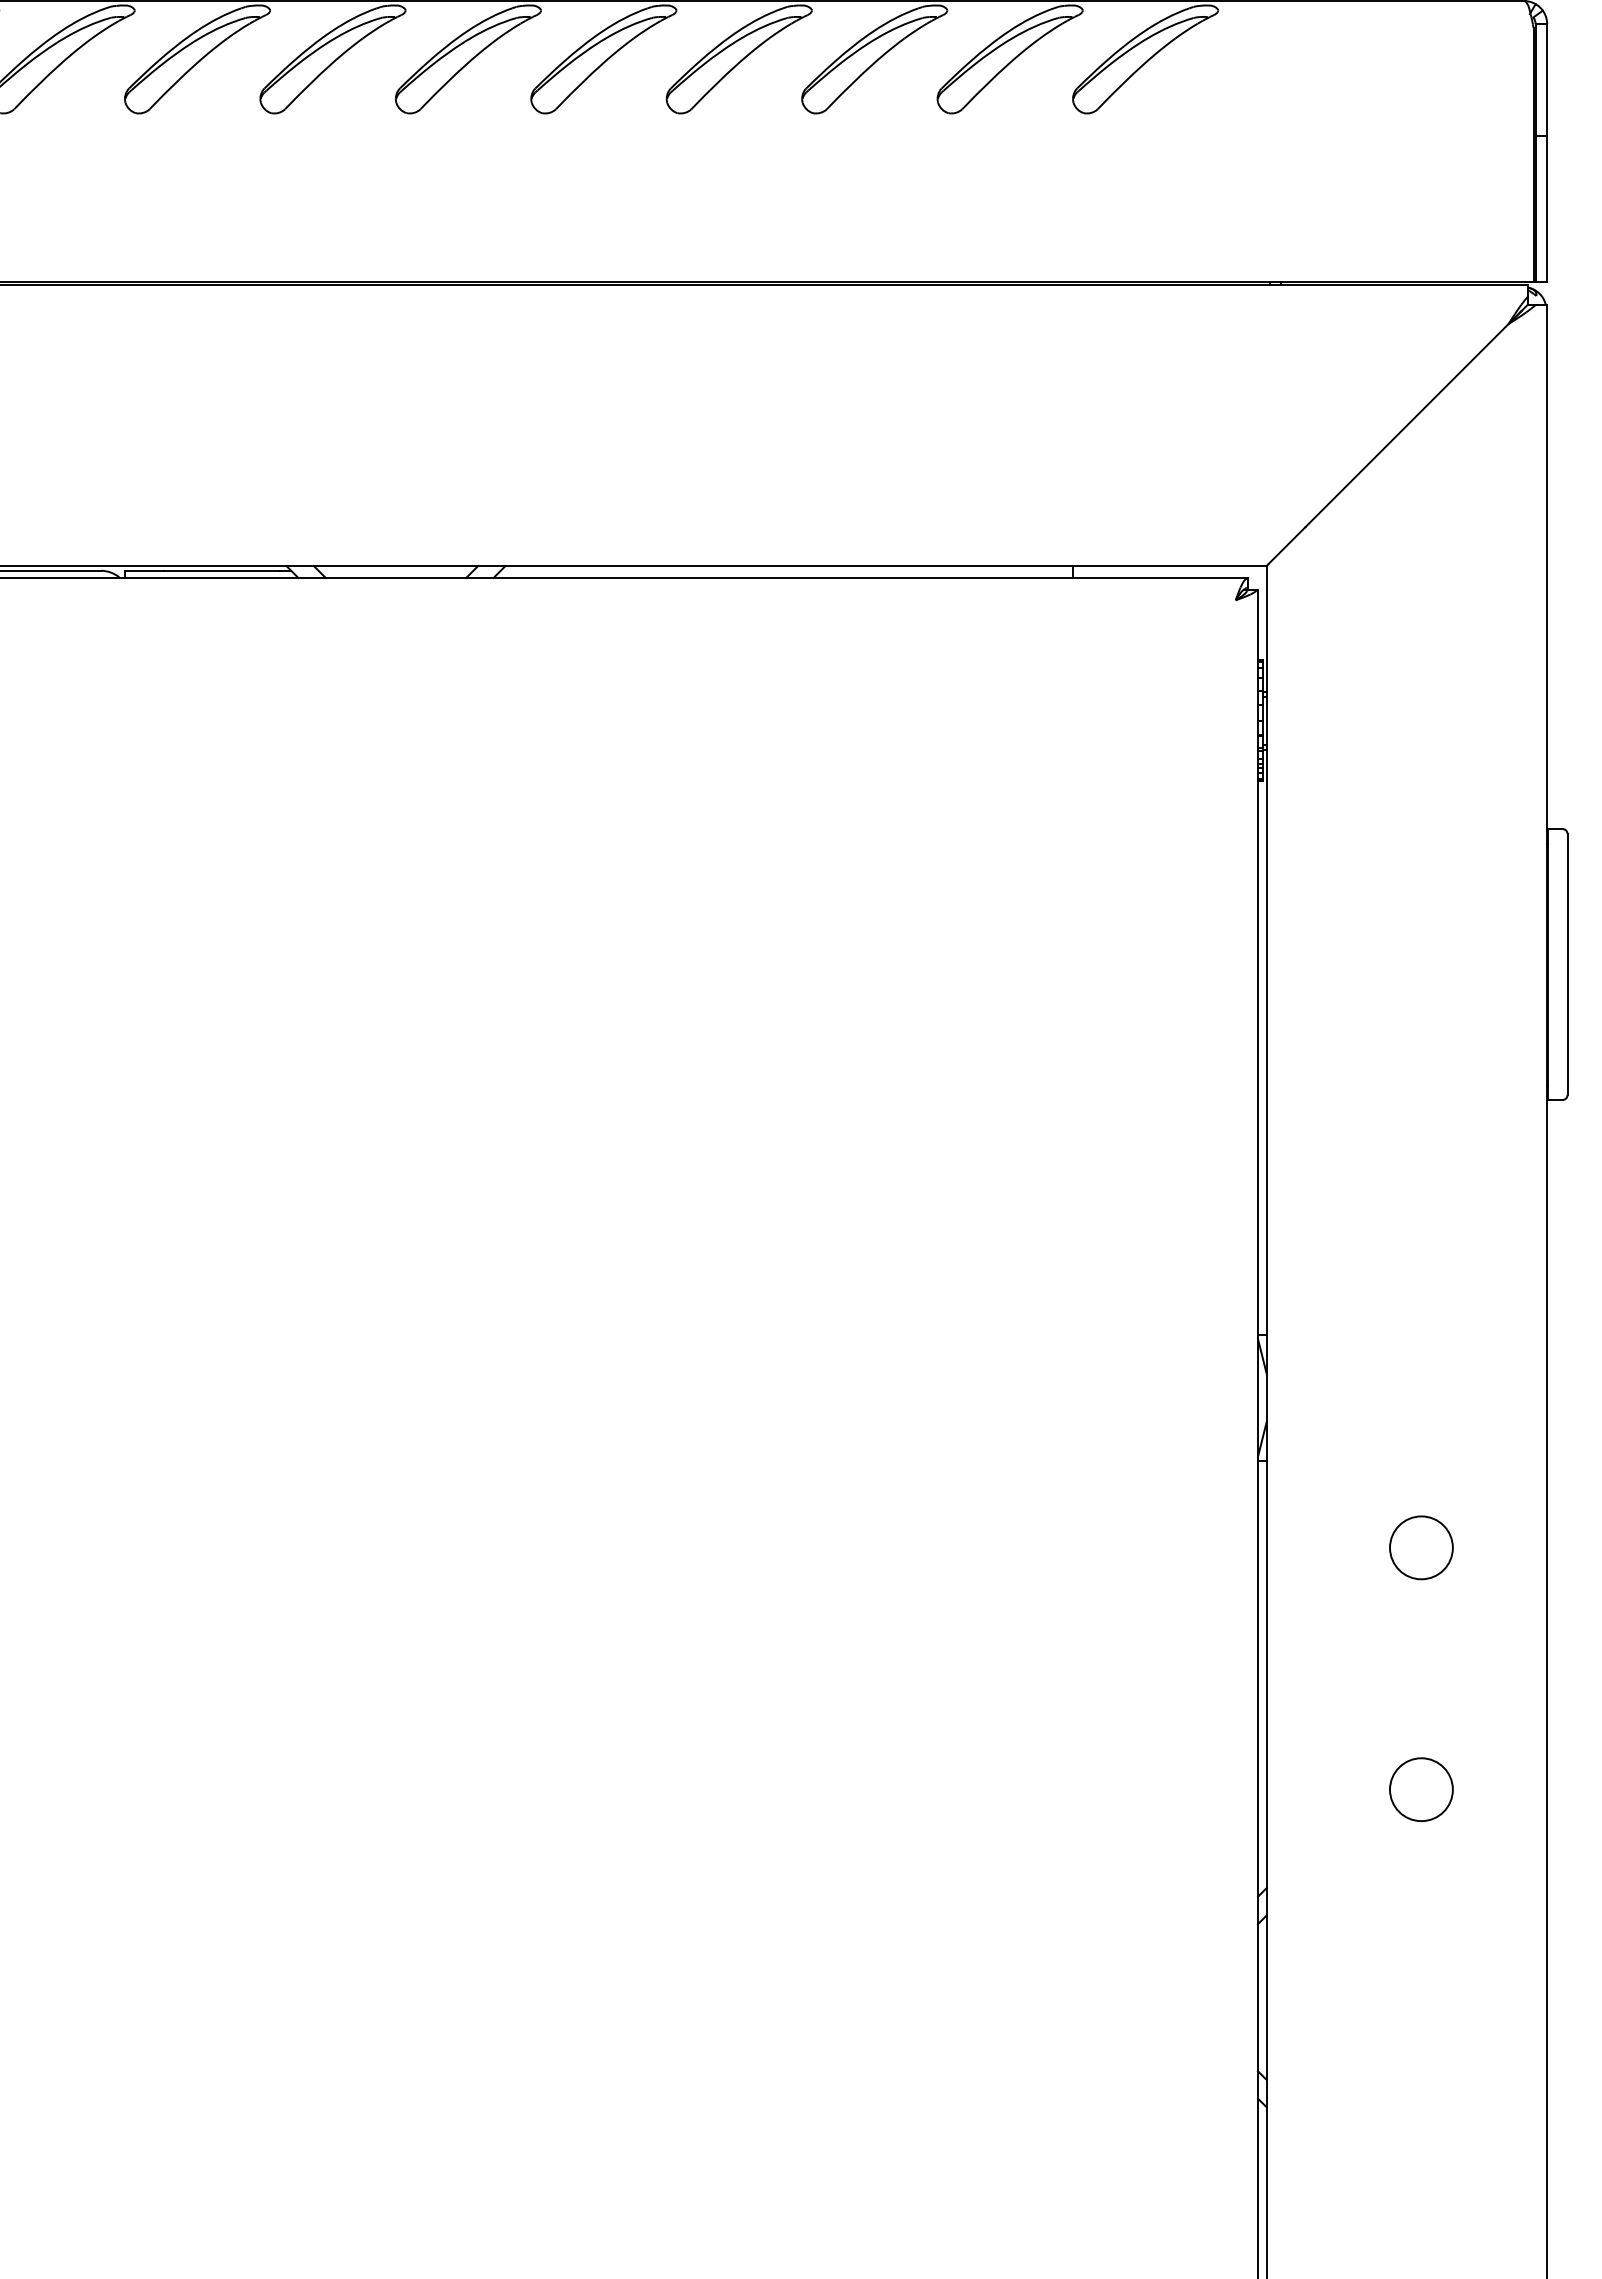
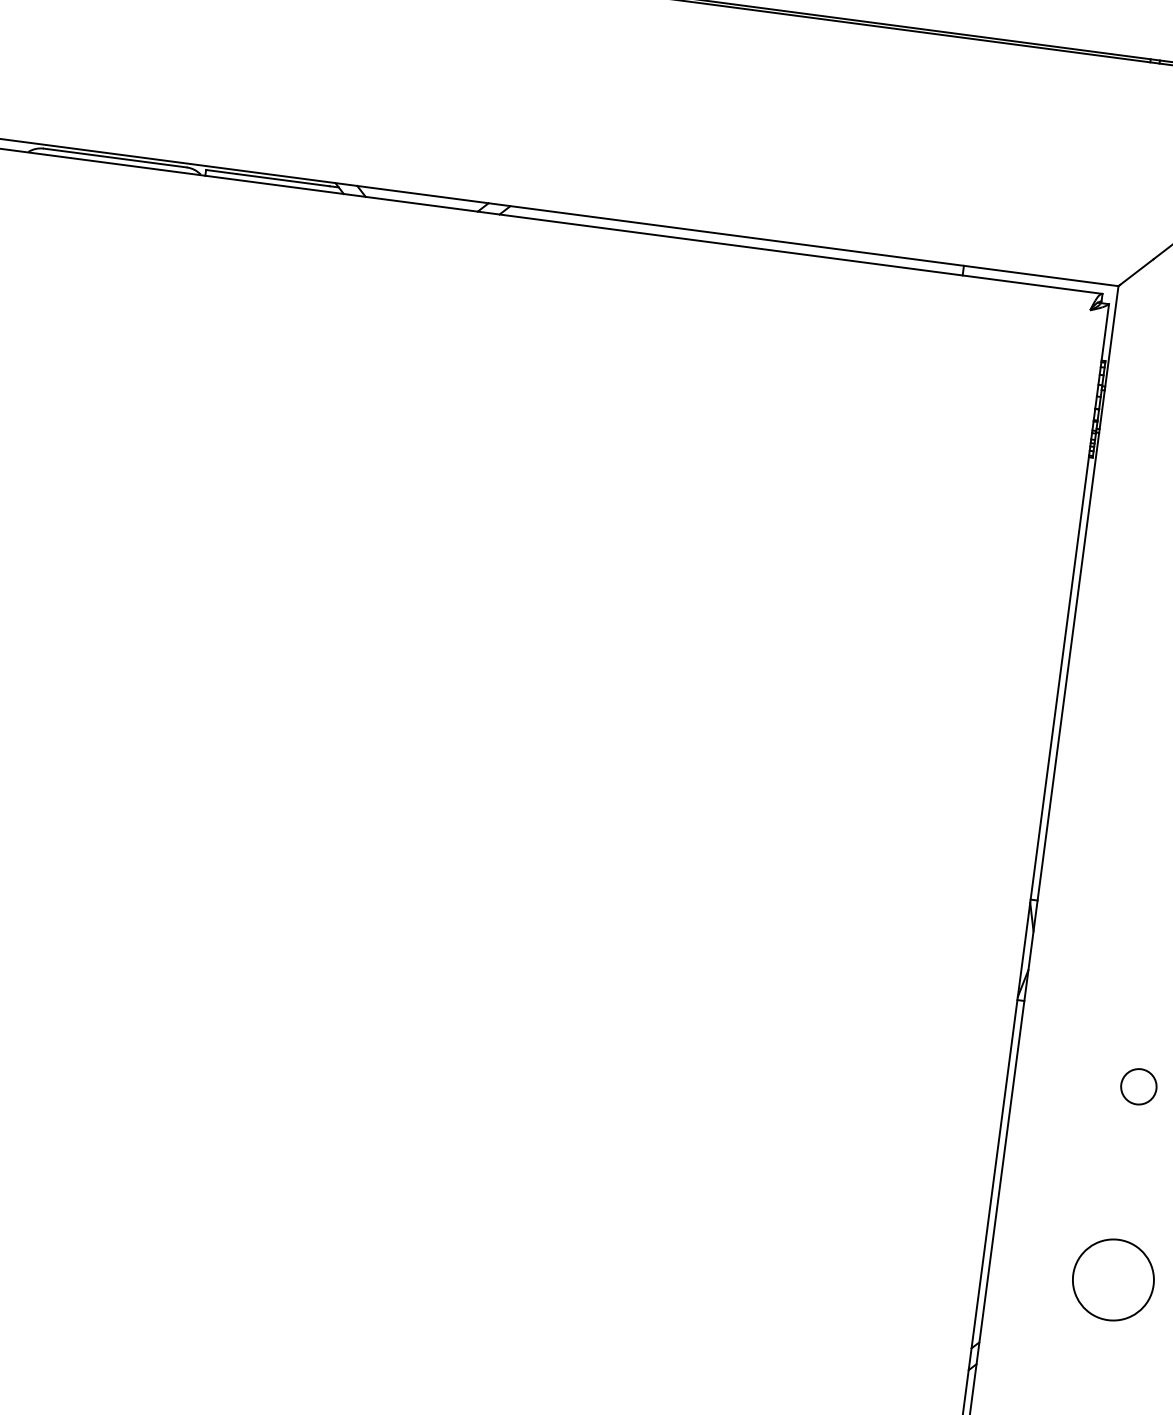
circle: (1421, 1547) -> (1138, 1086), size x0.7
circle: (1421, 1789) -> (1113, 1279), size x1.6

